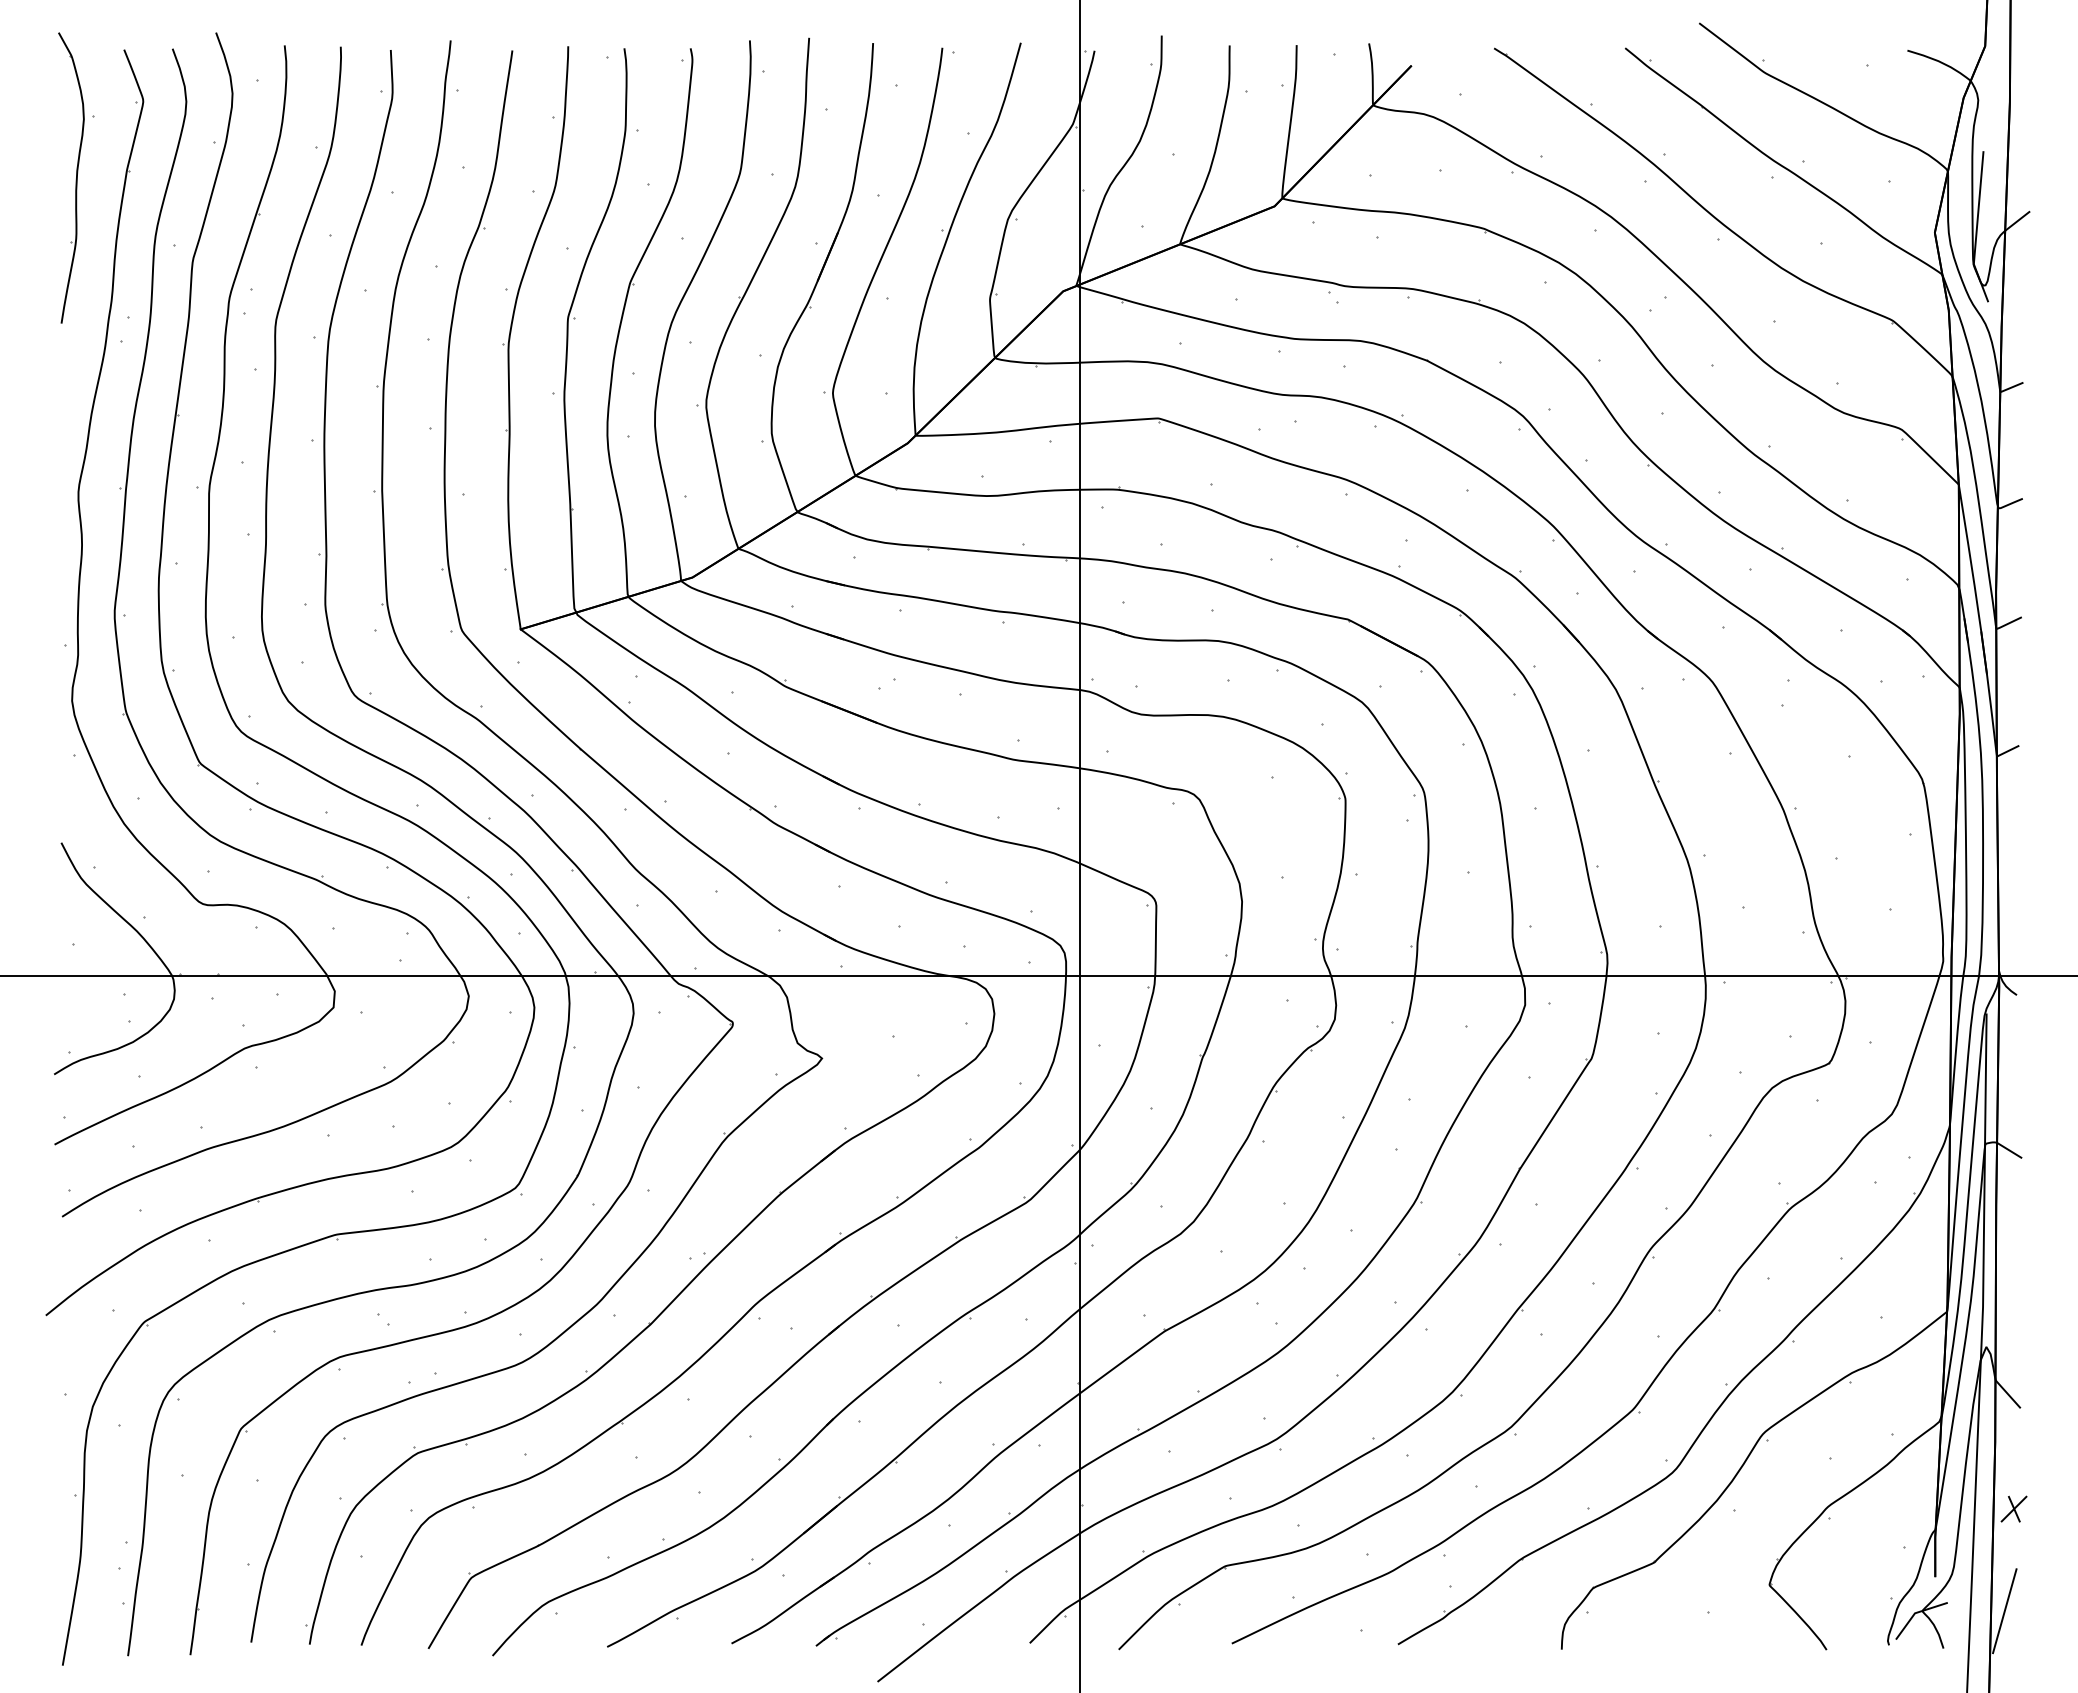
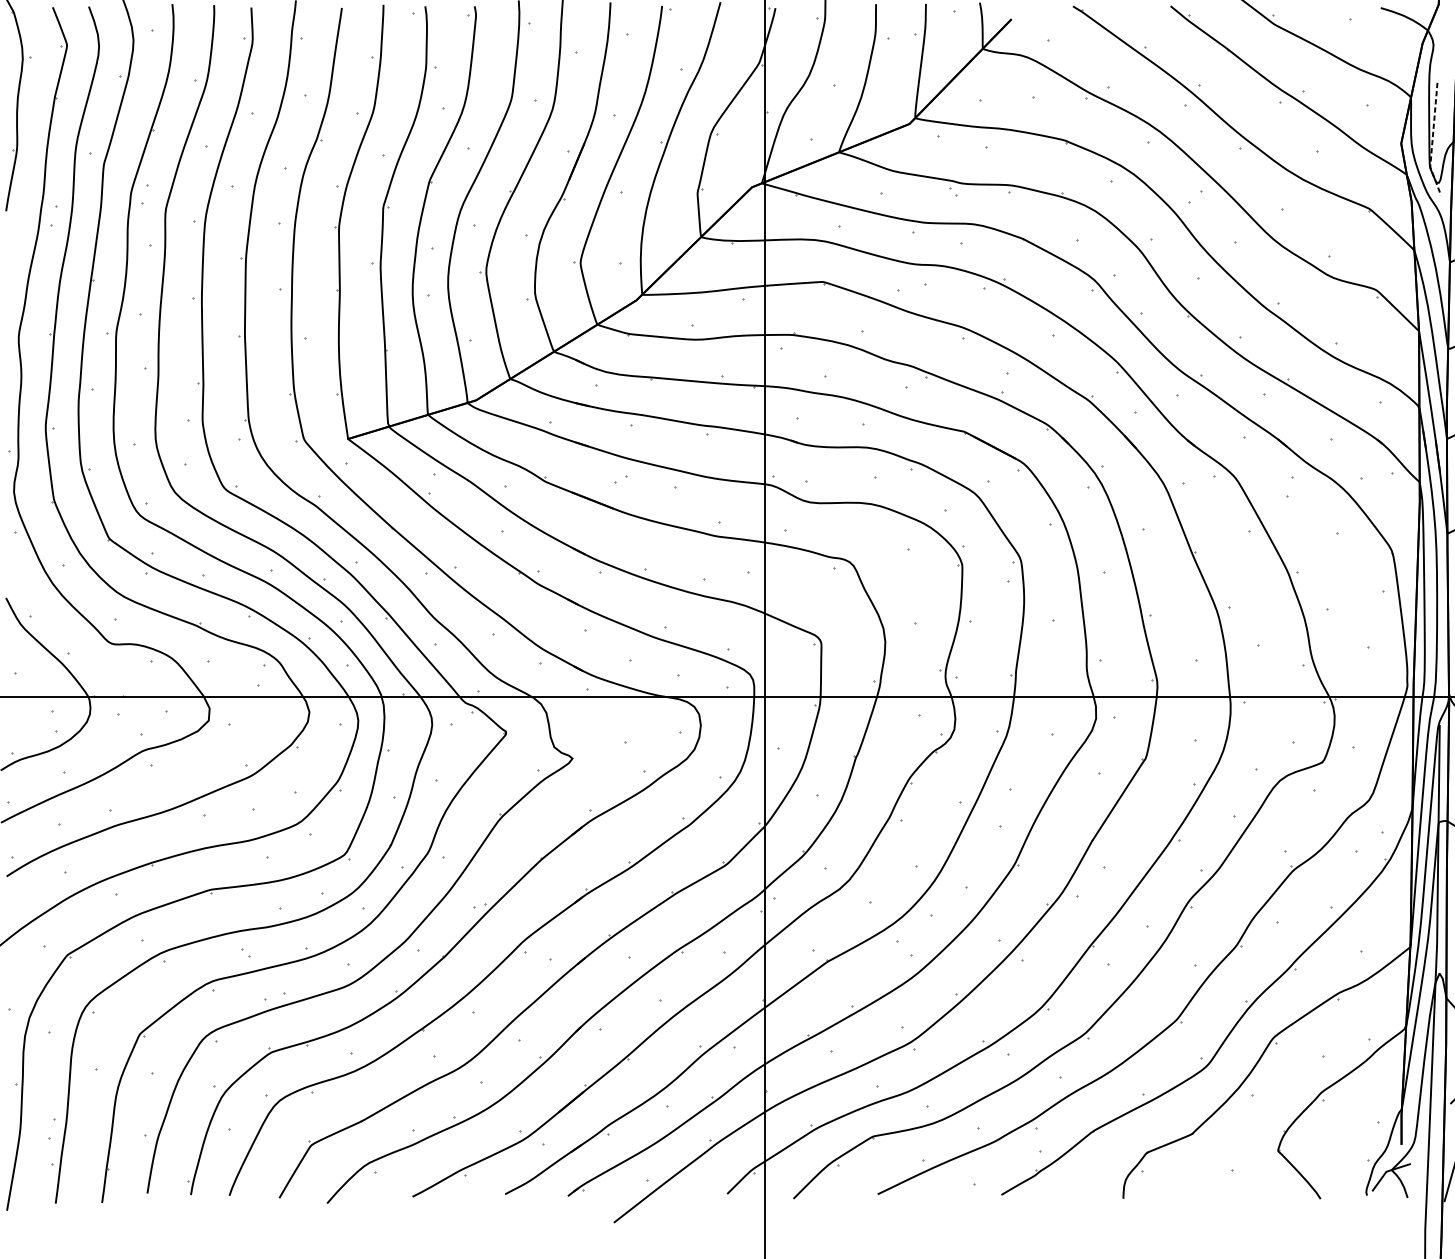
line: (1976, 228) -> (1432, 140), solid -> dashed

